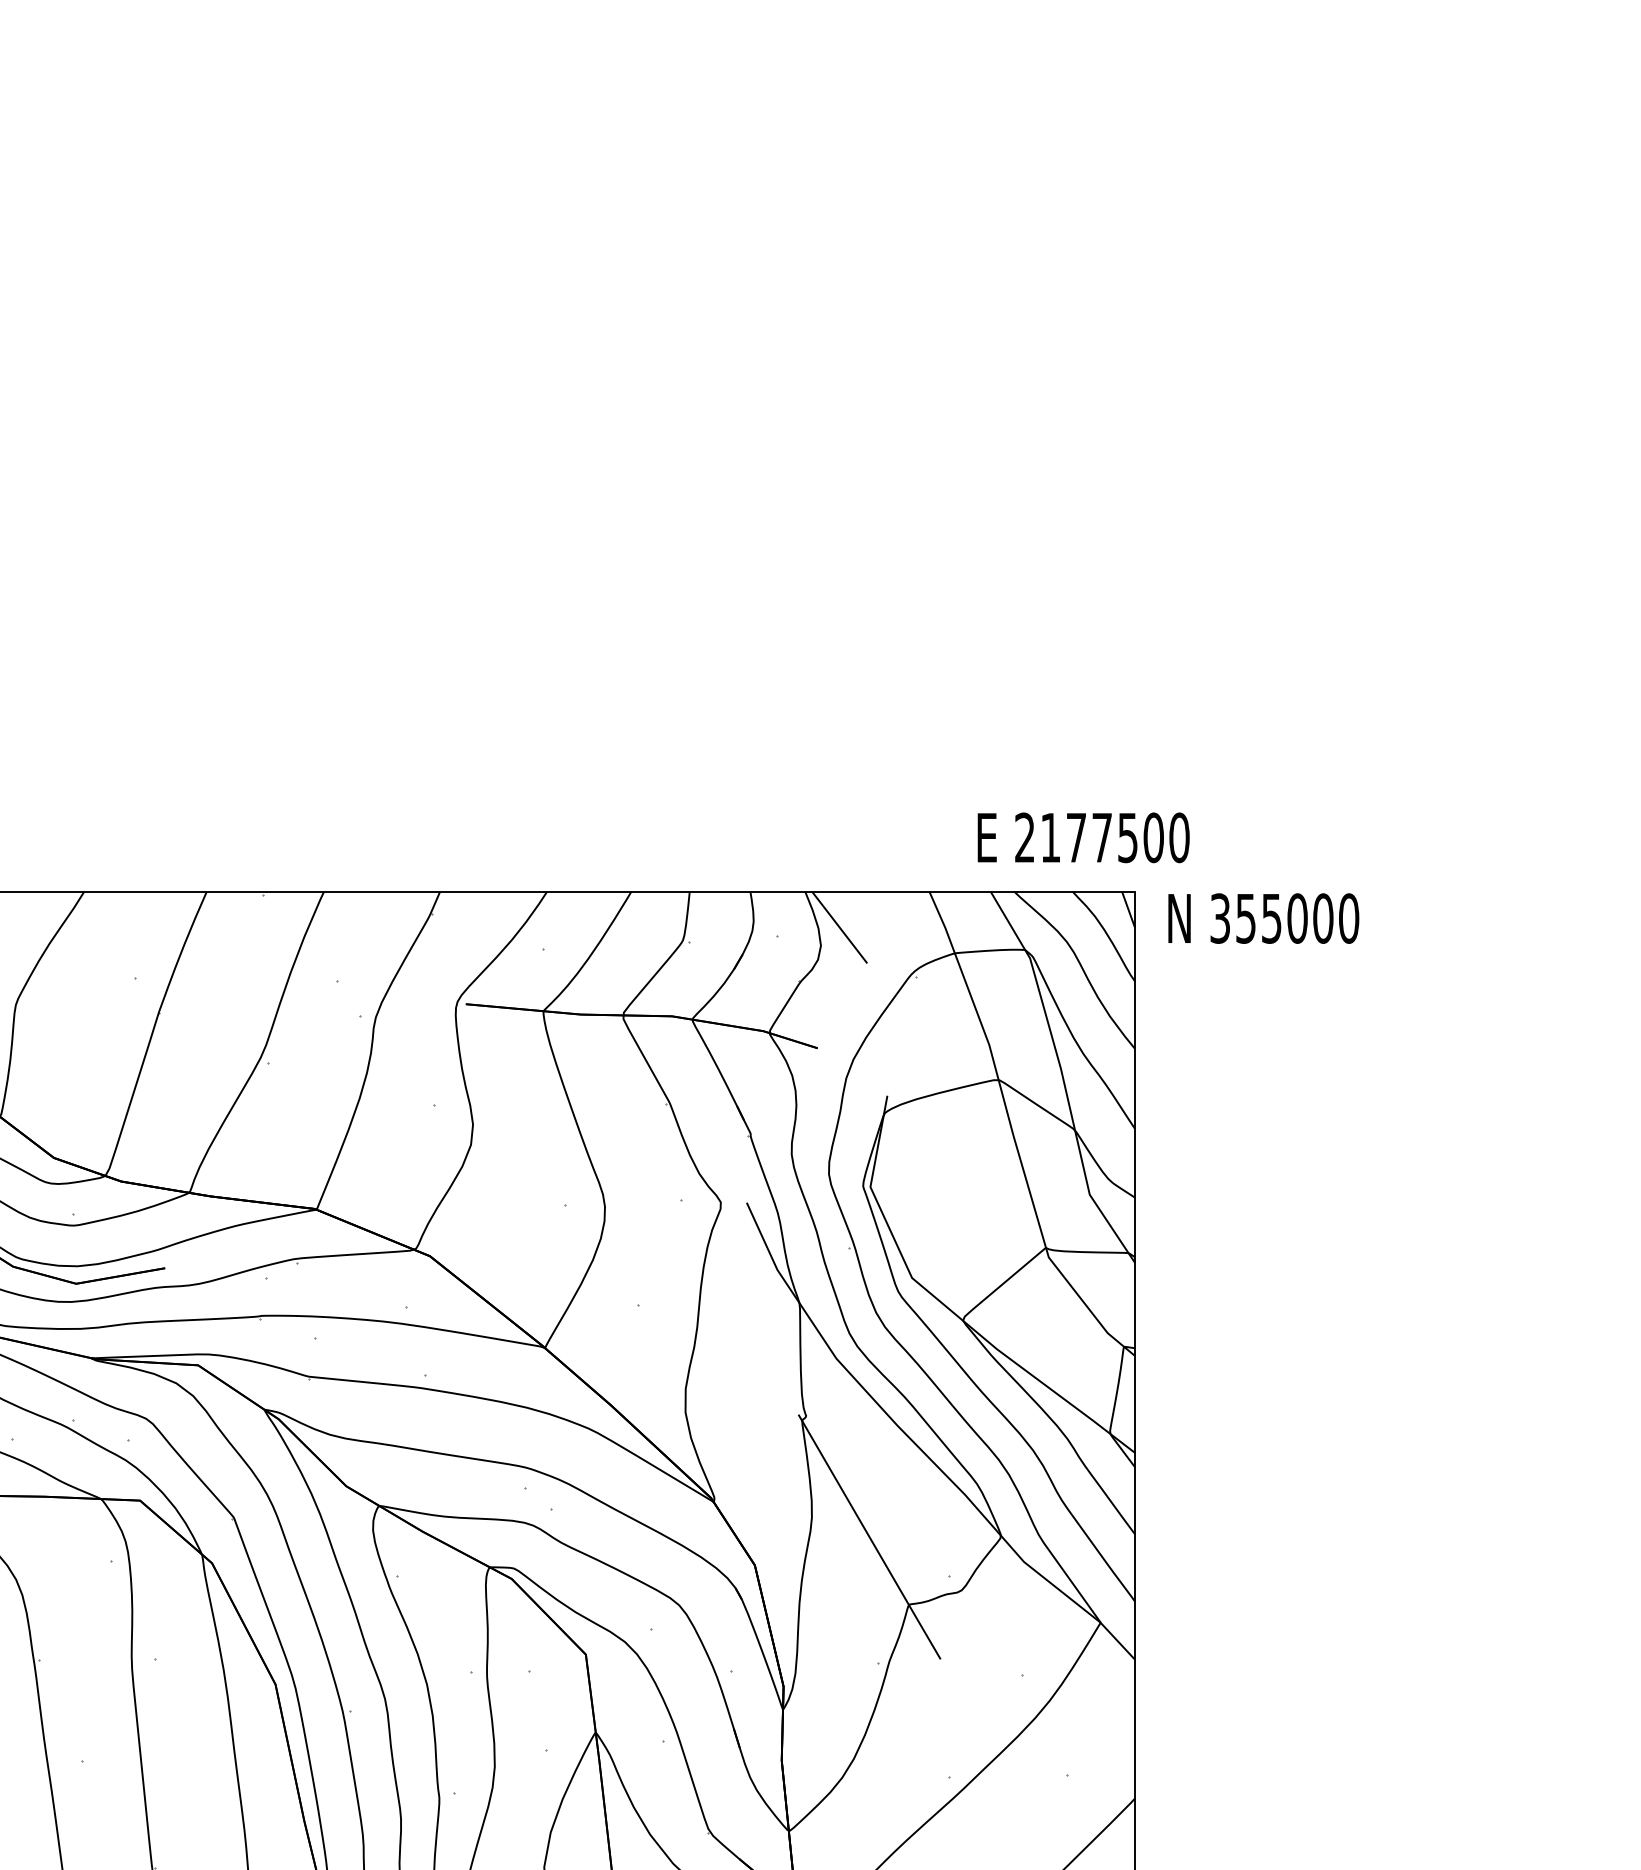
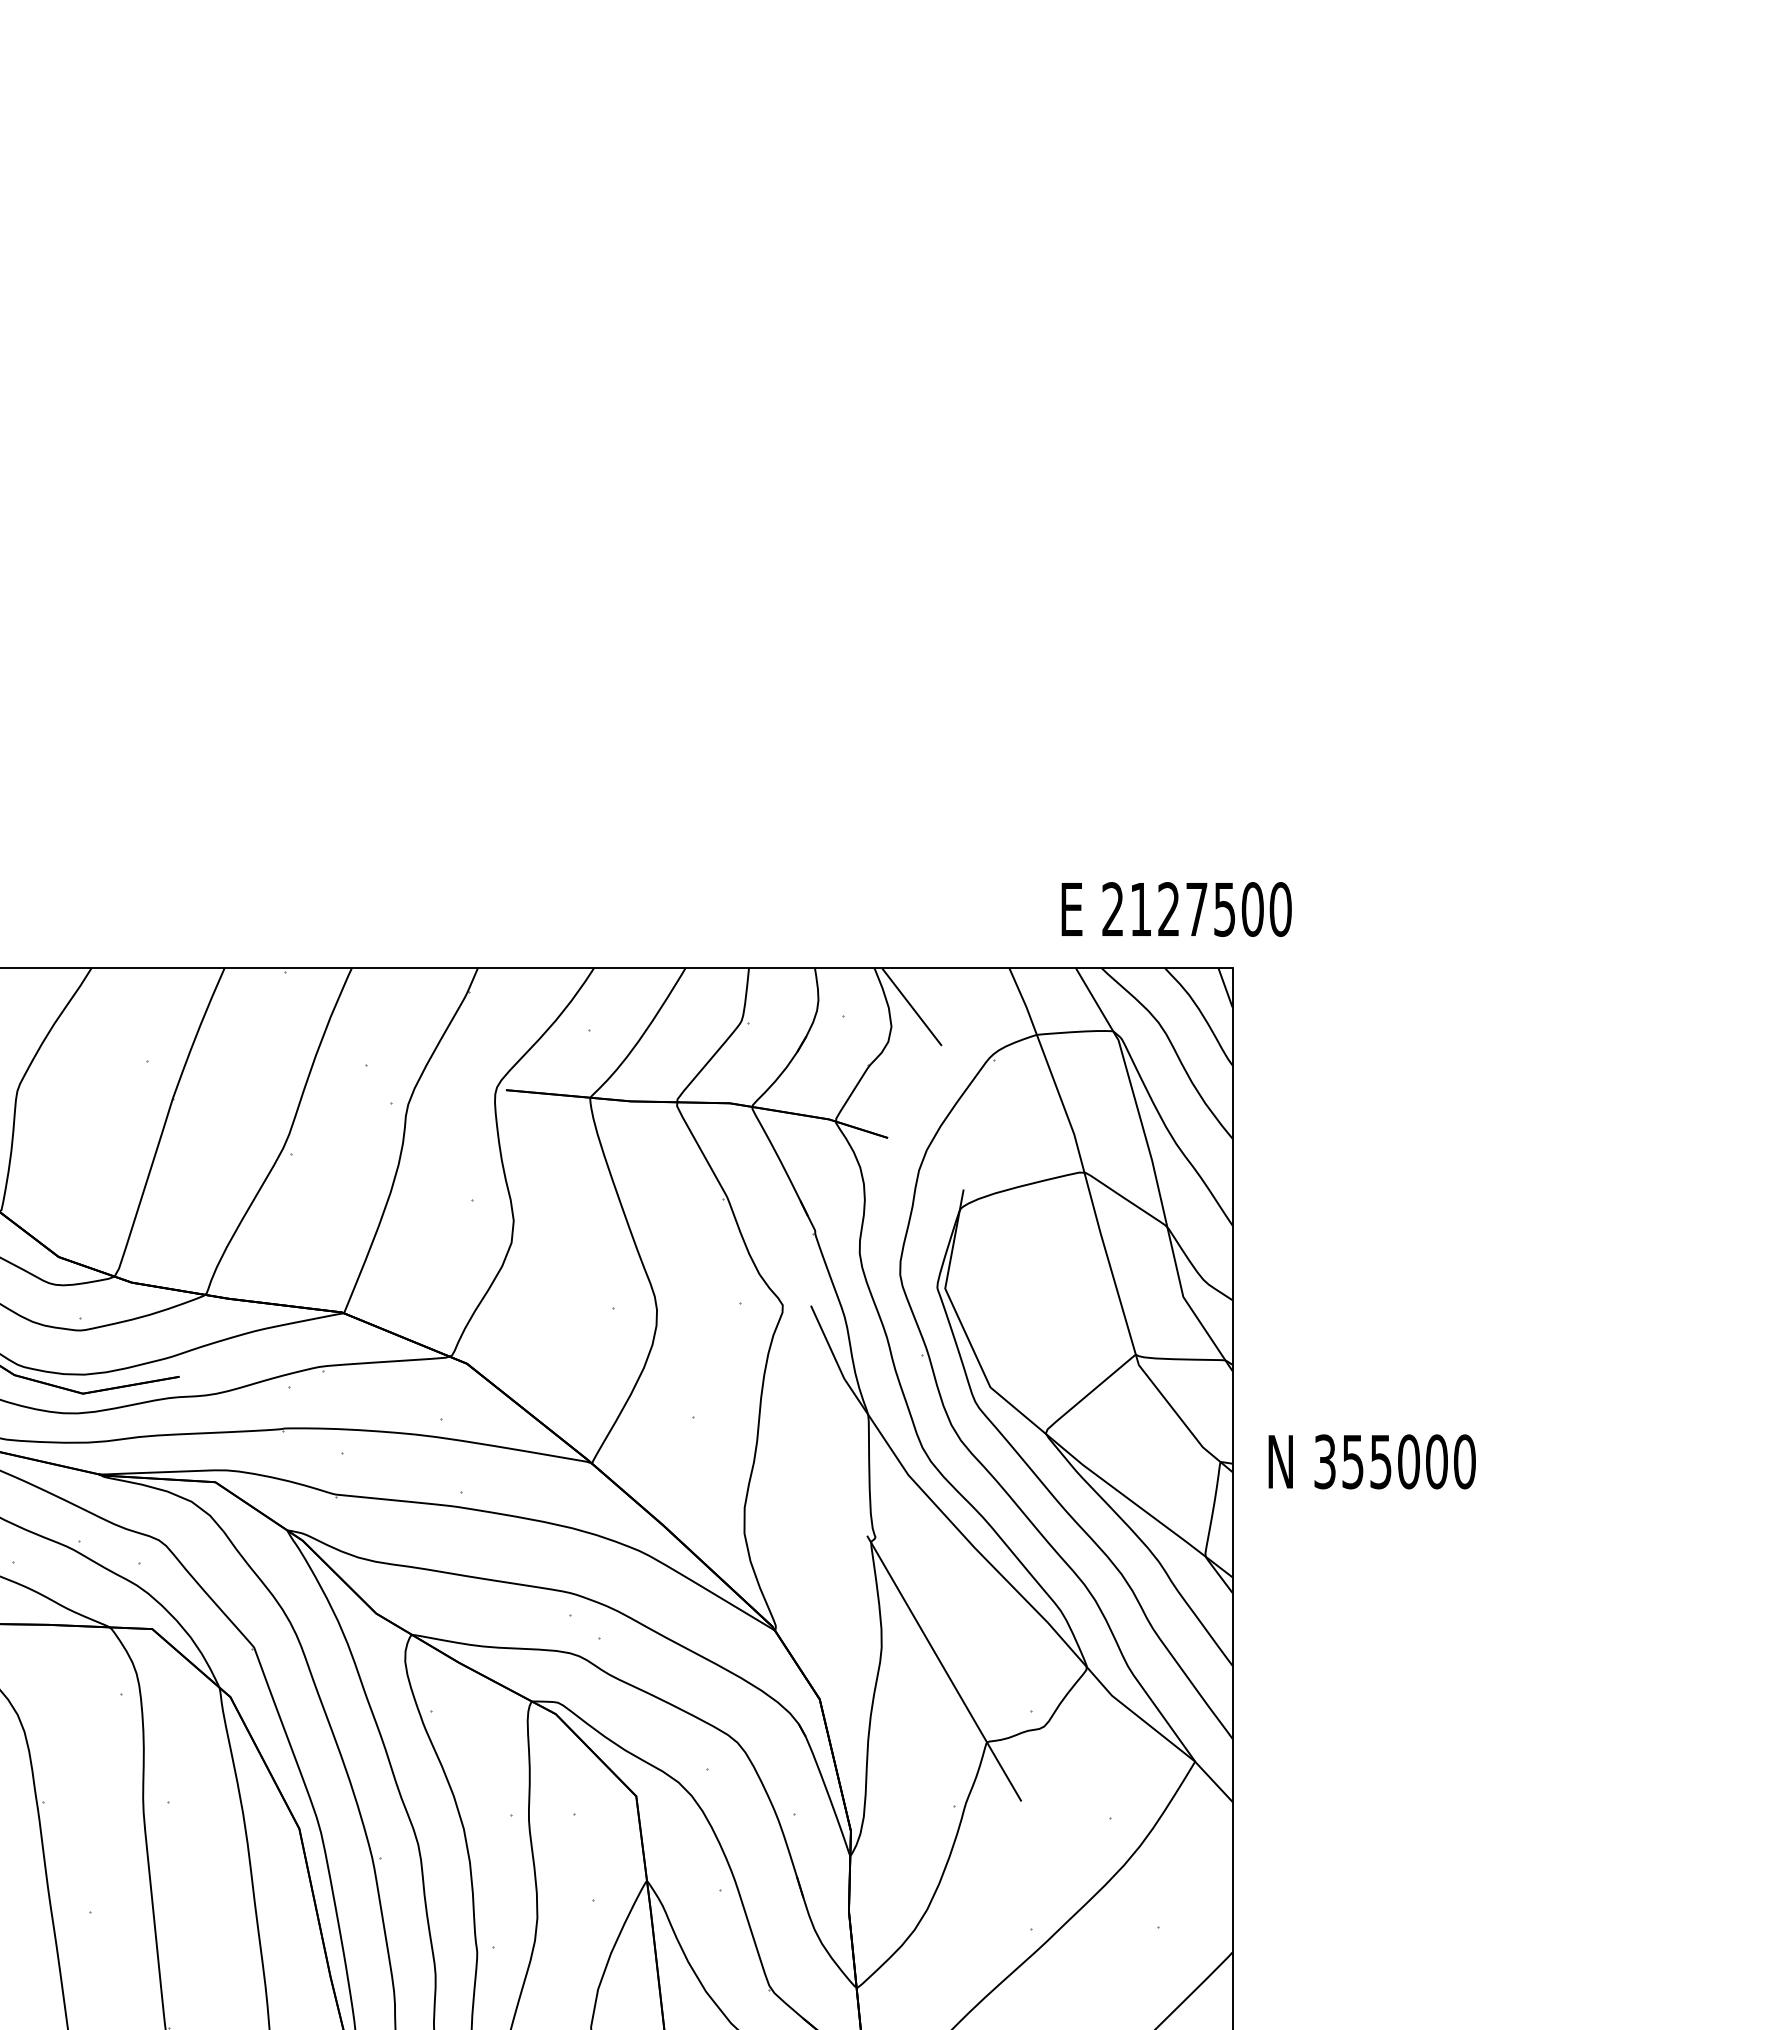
text: (1075, 837) -> (1167, 909), 2177500 -> 2127500
text: (1263, 918) -> (1371, 1461), moved

